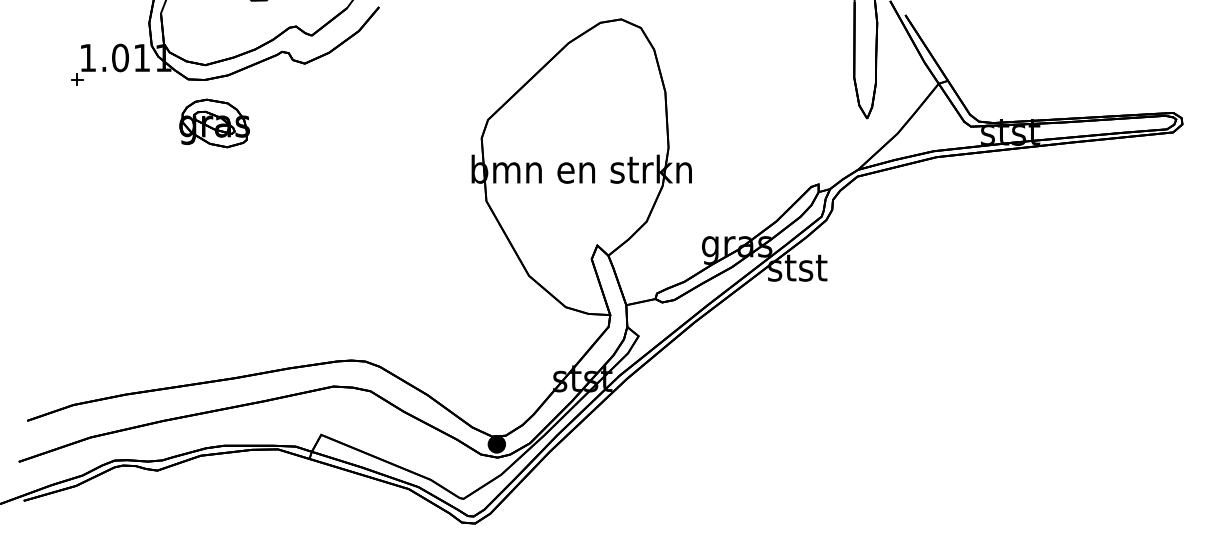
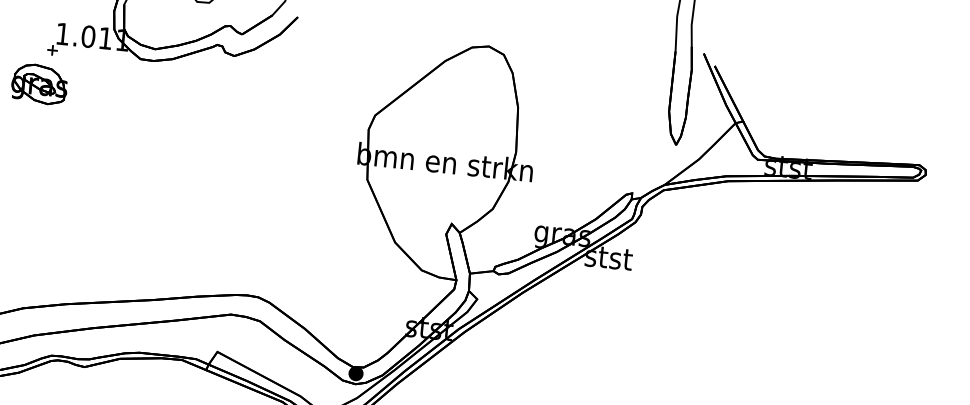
part: (214, 123) -> (39, 84), moved

